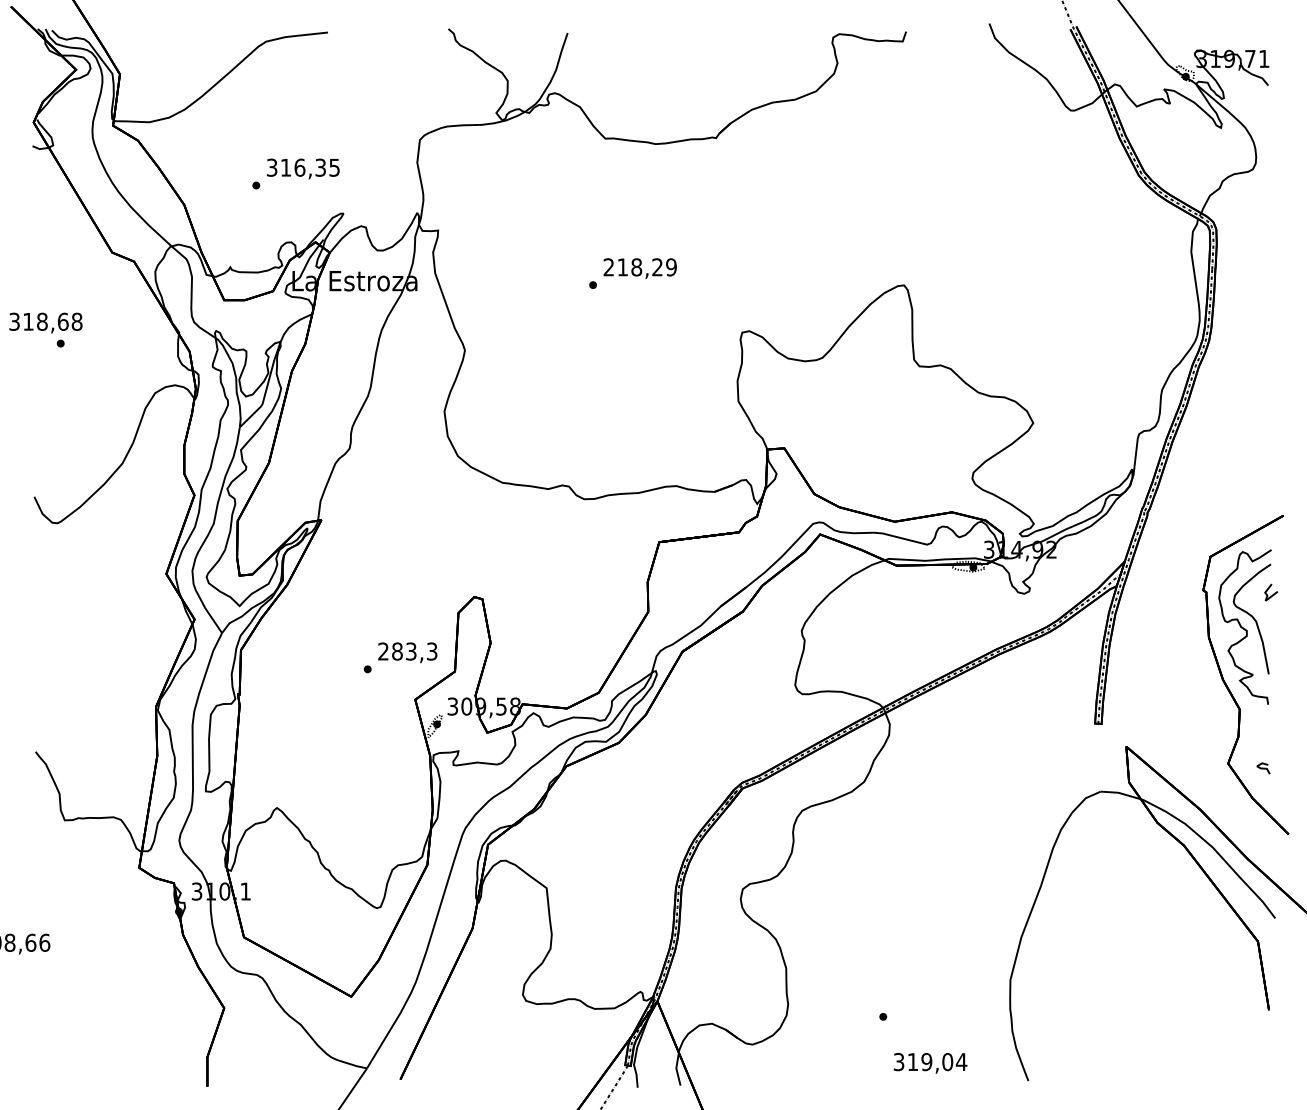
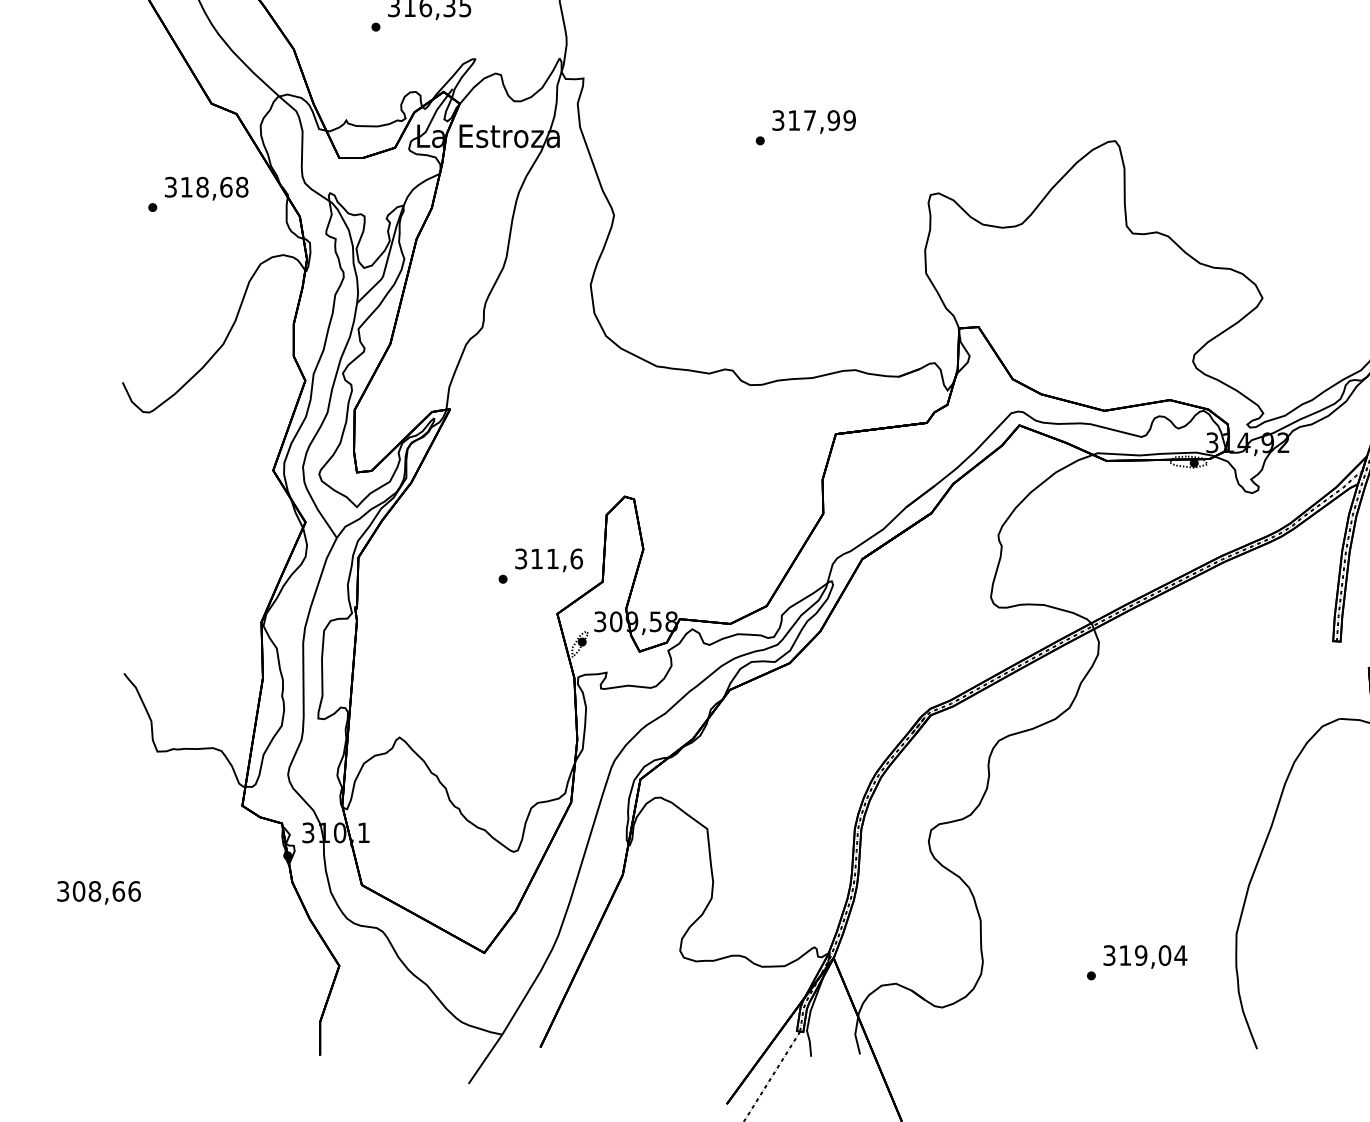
text: (632, 267) -> (805, 120), 218,29 -> 317,99
text: (45, 322) -> (206, 188), moved
text: (407, 651) -> (548, 558), 283,3 -> 311,6
text: (930, 1063) -> (1145, 957), moved

